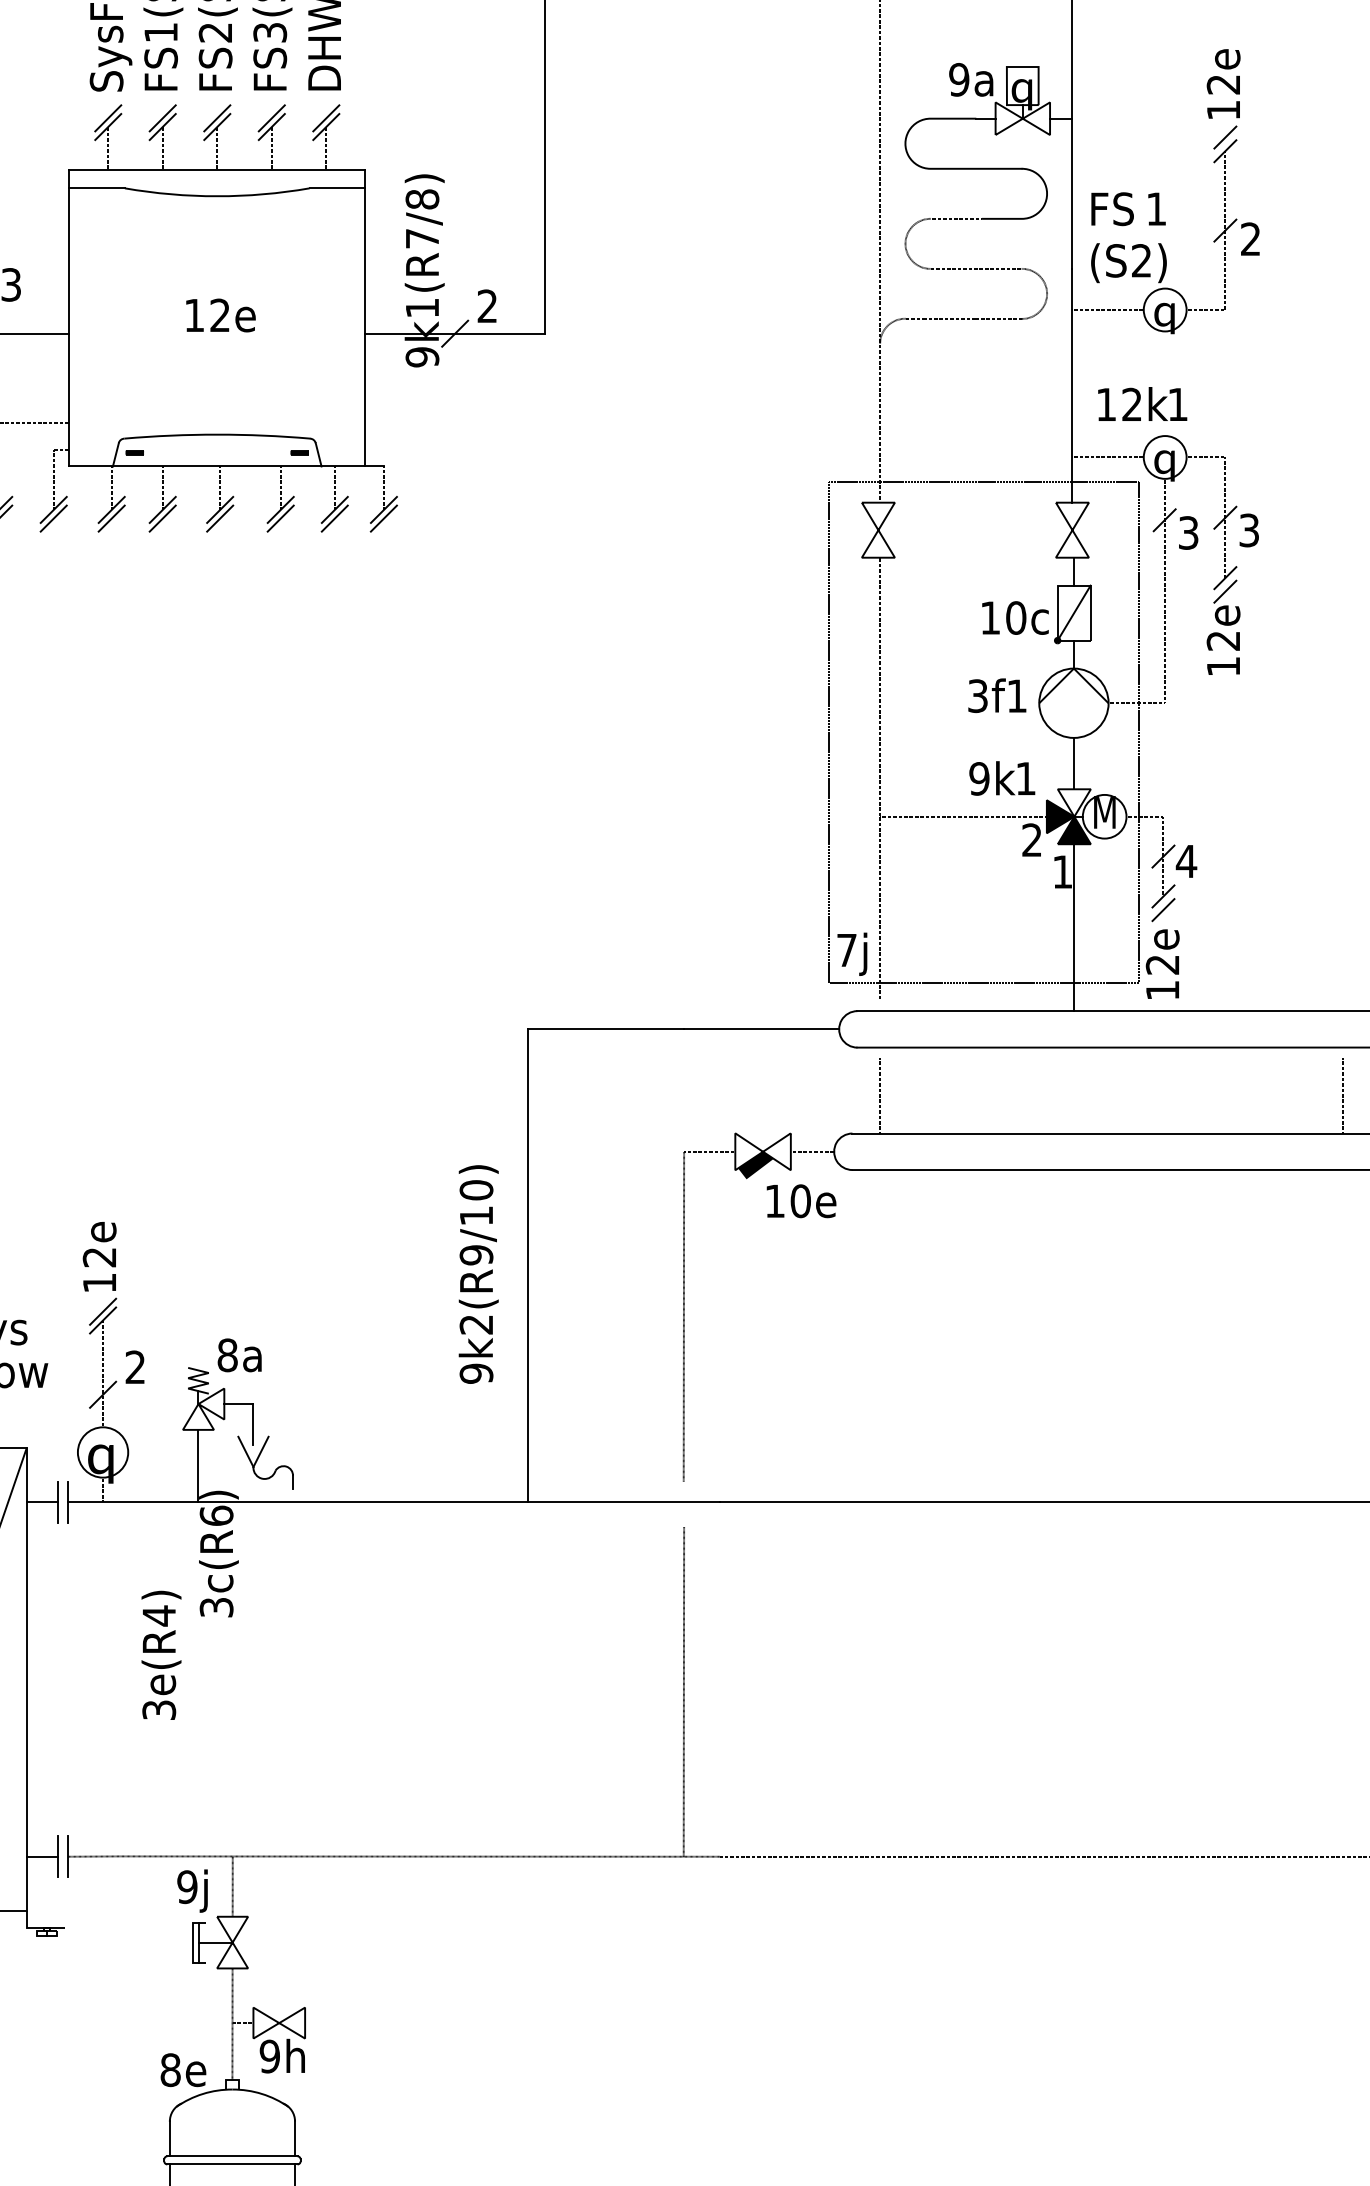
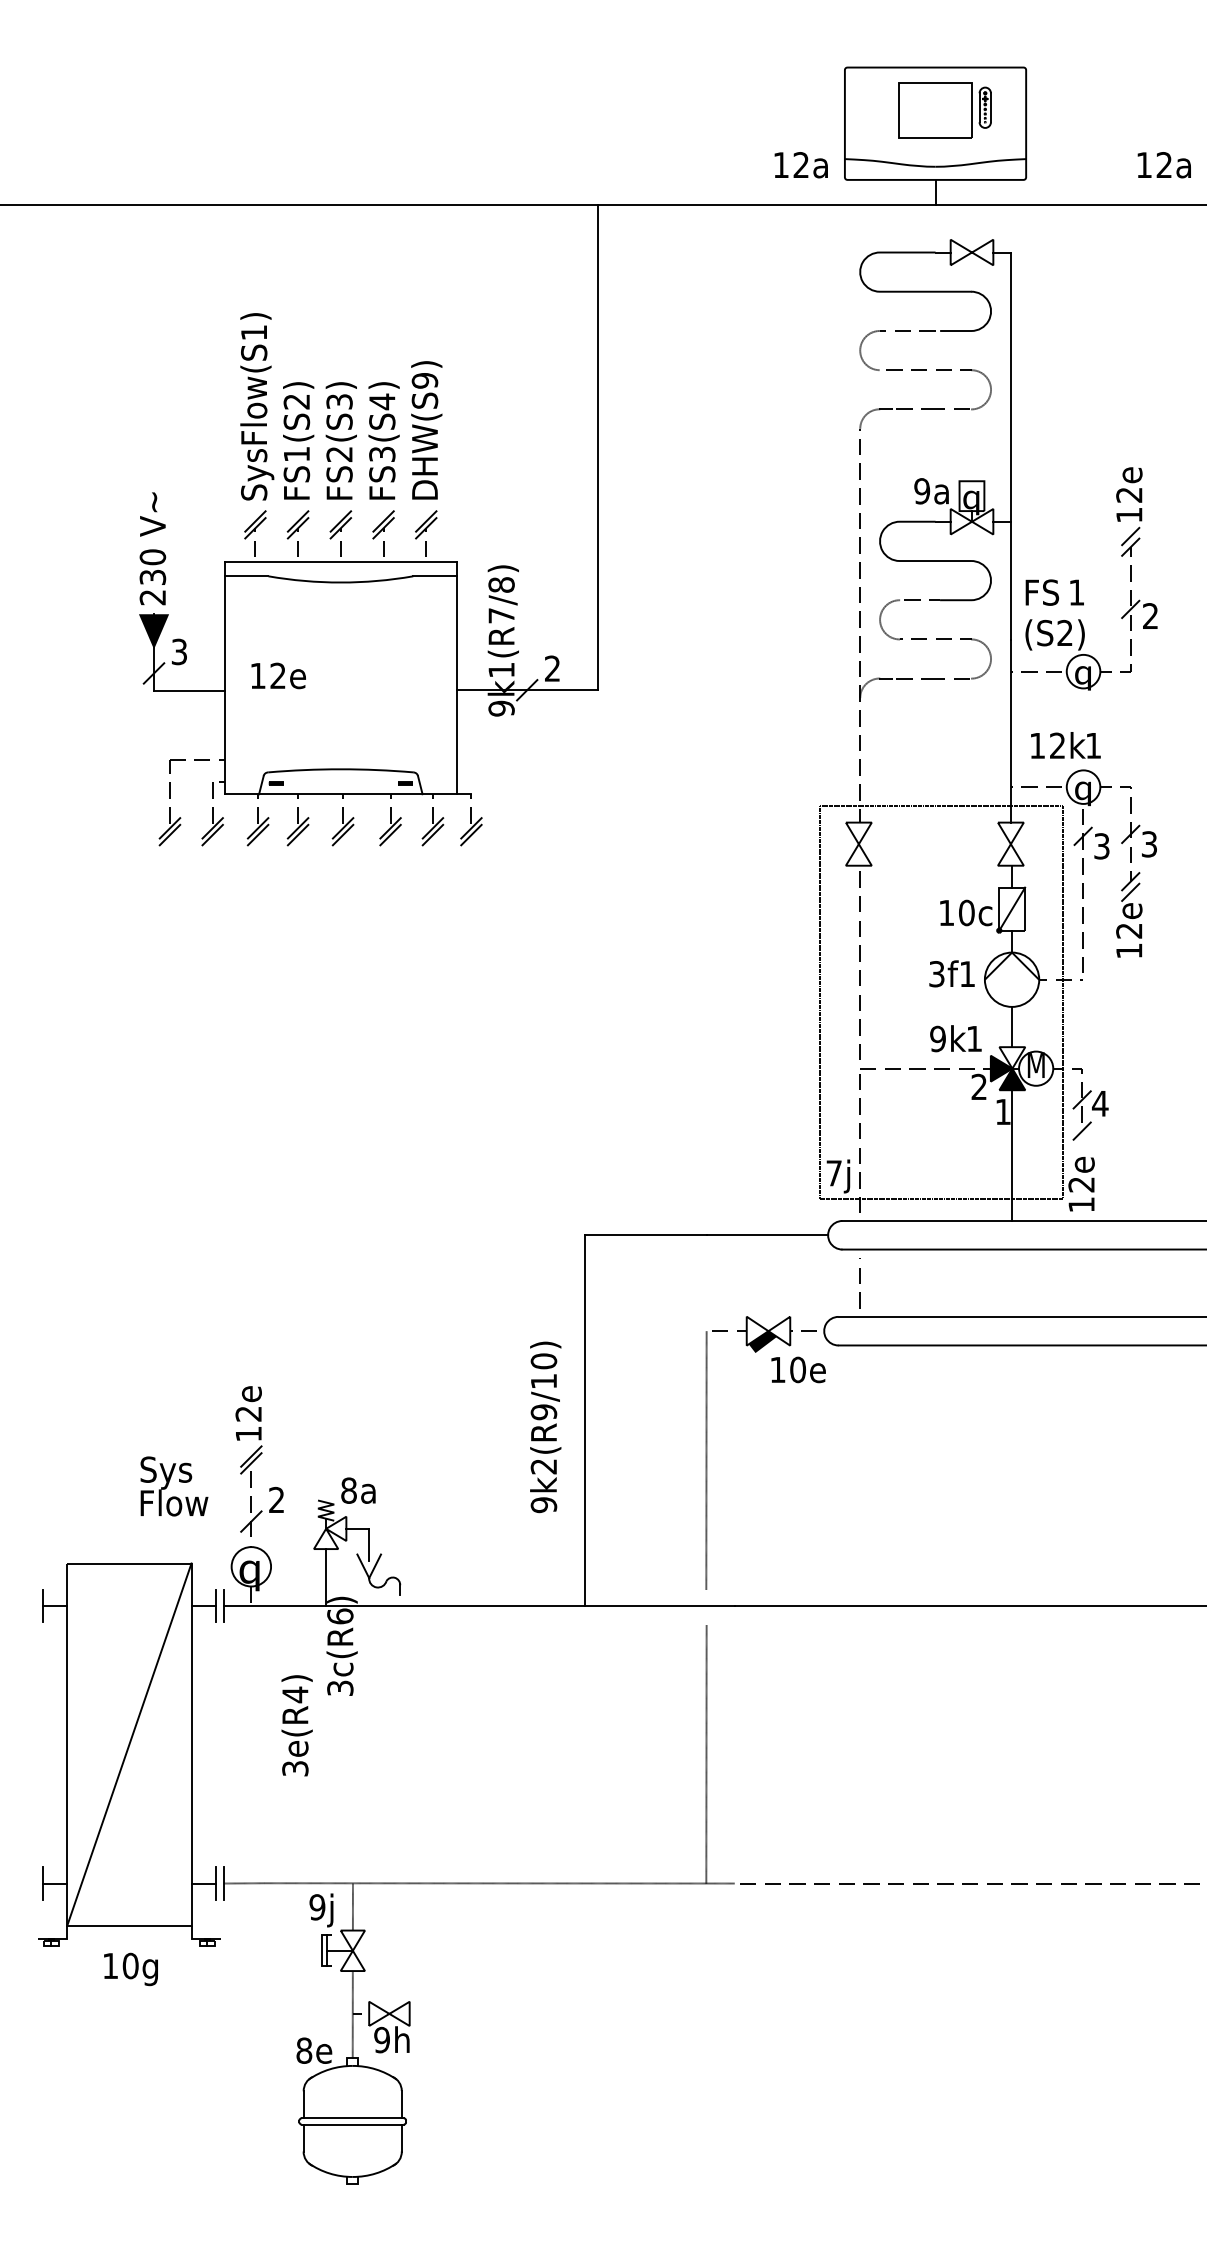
text: (220, 314) -> (278, 675), moved
line: (1162, 909) -> (1081, 1141), removed

